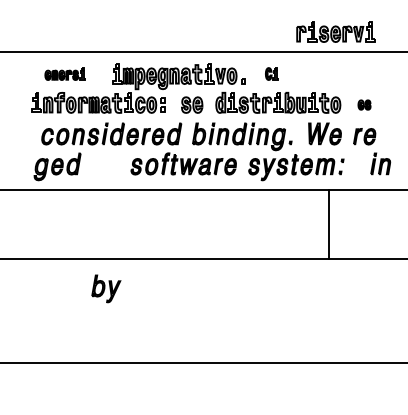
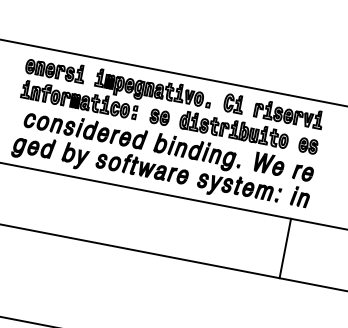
part: (335, 31) -> (288, 113), moved
part: (65, 73) -> (55, 69), size x1.67
part: (271, 73) -> (233, 103), size x1.67
part: (364, 104) -> (308, 145), size x1.67
part: (380, 163) -> (300, 196), moved
line: (328, 224) -> (285, 248), moved
part: (106, 288) -> (75, 156), moved

